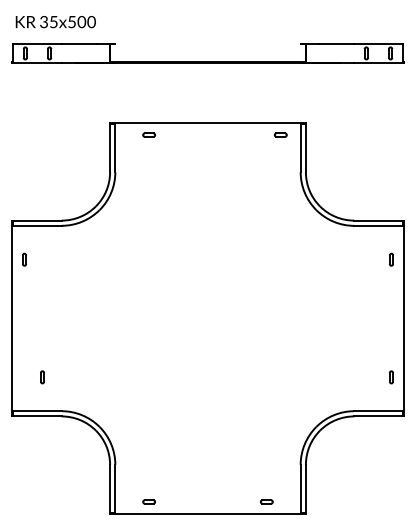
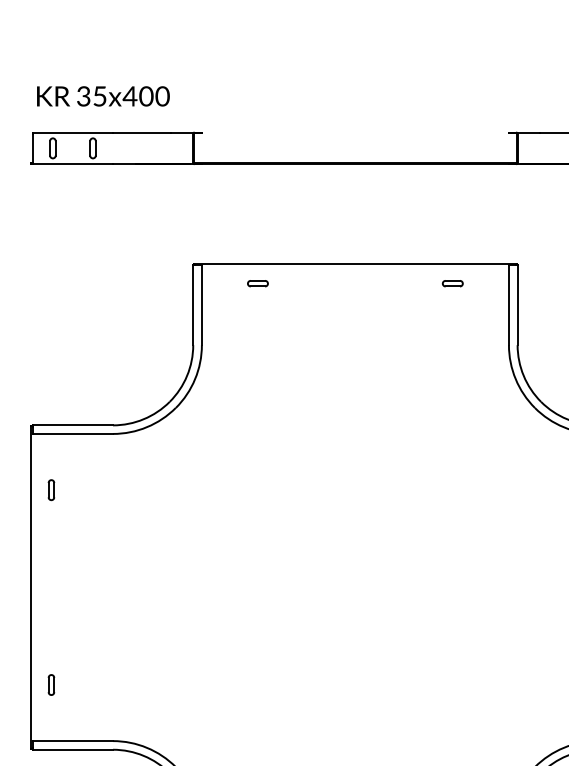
text: (71, 22) -> (129, 97), 35x500 -> 35x400
part: (280, 134) -> (452, 282), moved
part: (42, 377) -> (51, 685), moved

